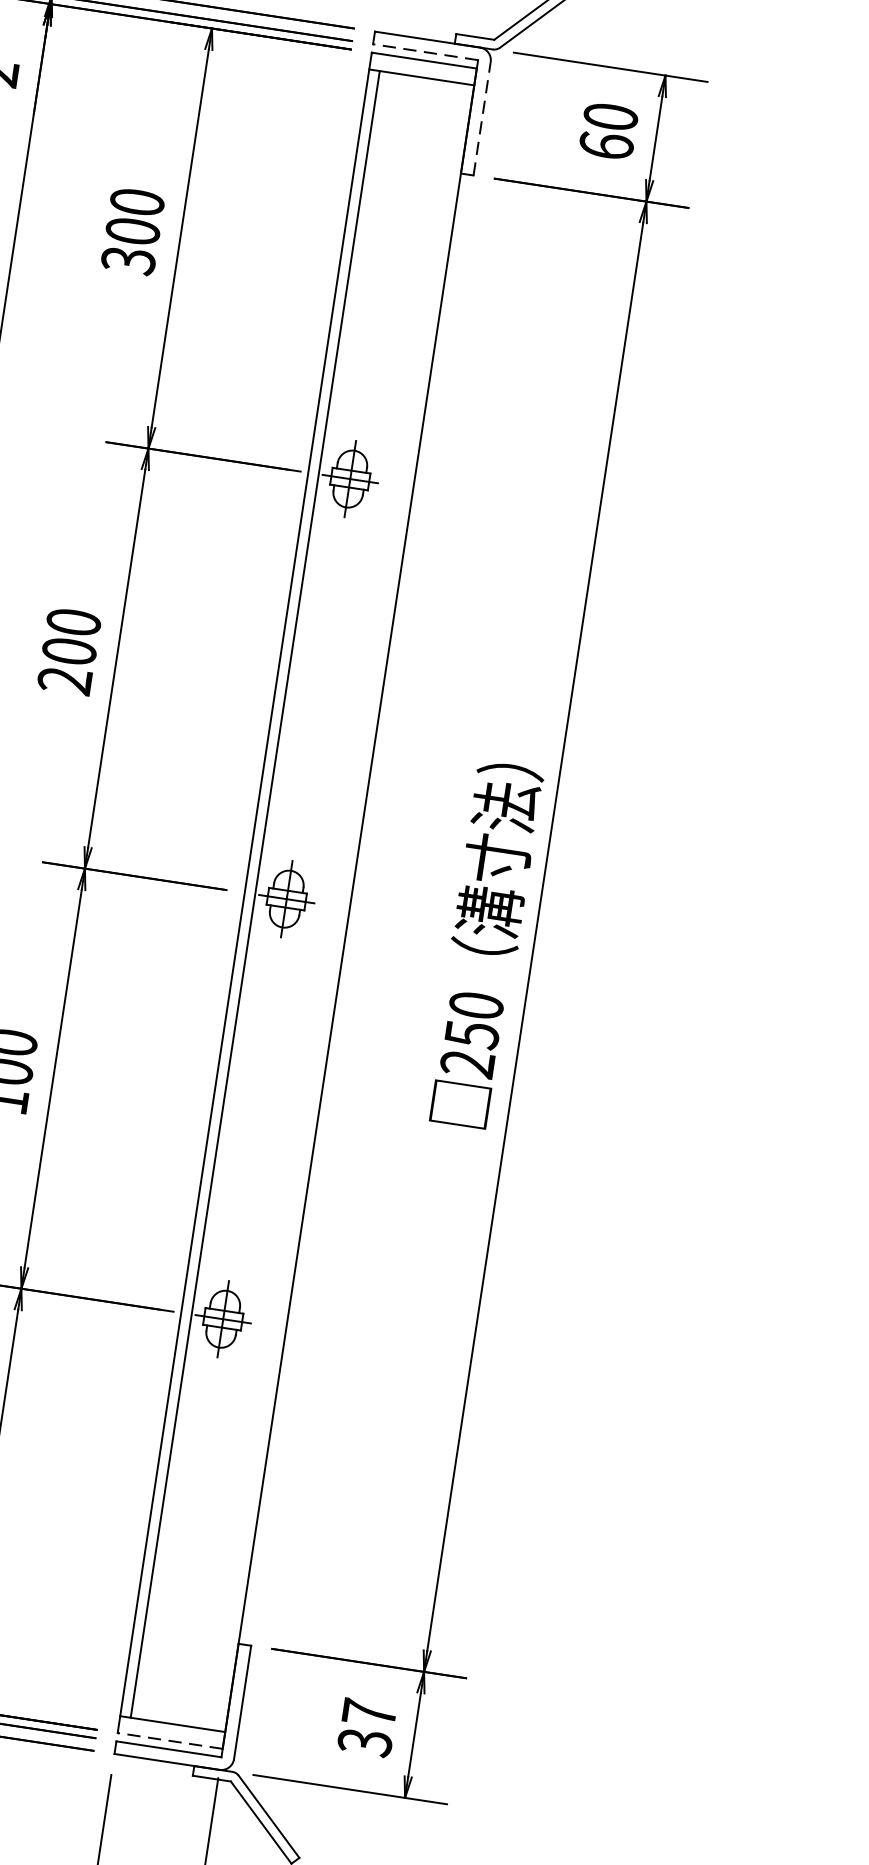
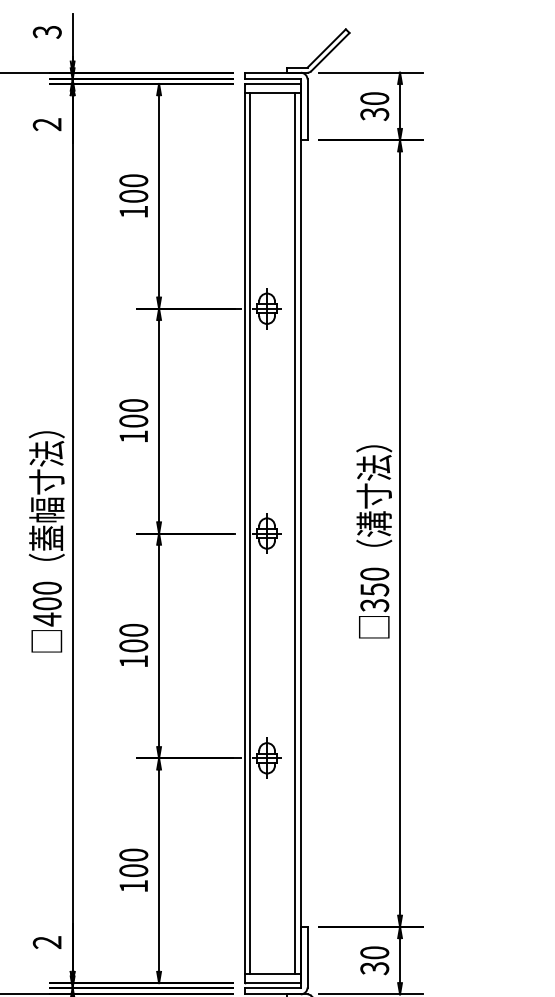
line: (425, 52) -> (272, 79), dashed -> solid
line: (482, 118) -> (307, 109), dashed -> solid
text: (605, 146) -> (374, 114), 60 -> 30
text: (128, 259) -> (133, 211), 300 -> 100
text: (64, 680) -> (133, 436), 200 -> 100
line: (339, 907) -> (295, 533), added
text: (467, 1064) -> (374, 605), 250 -> 350
text: (369, 1712) -> (374, 952), 37 -> 30
line: (169, 1741) -> (272, 983), dashed -> solid

